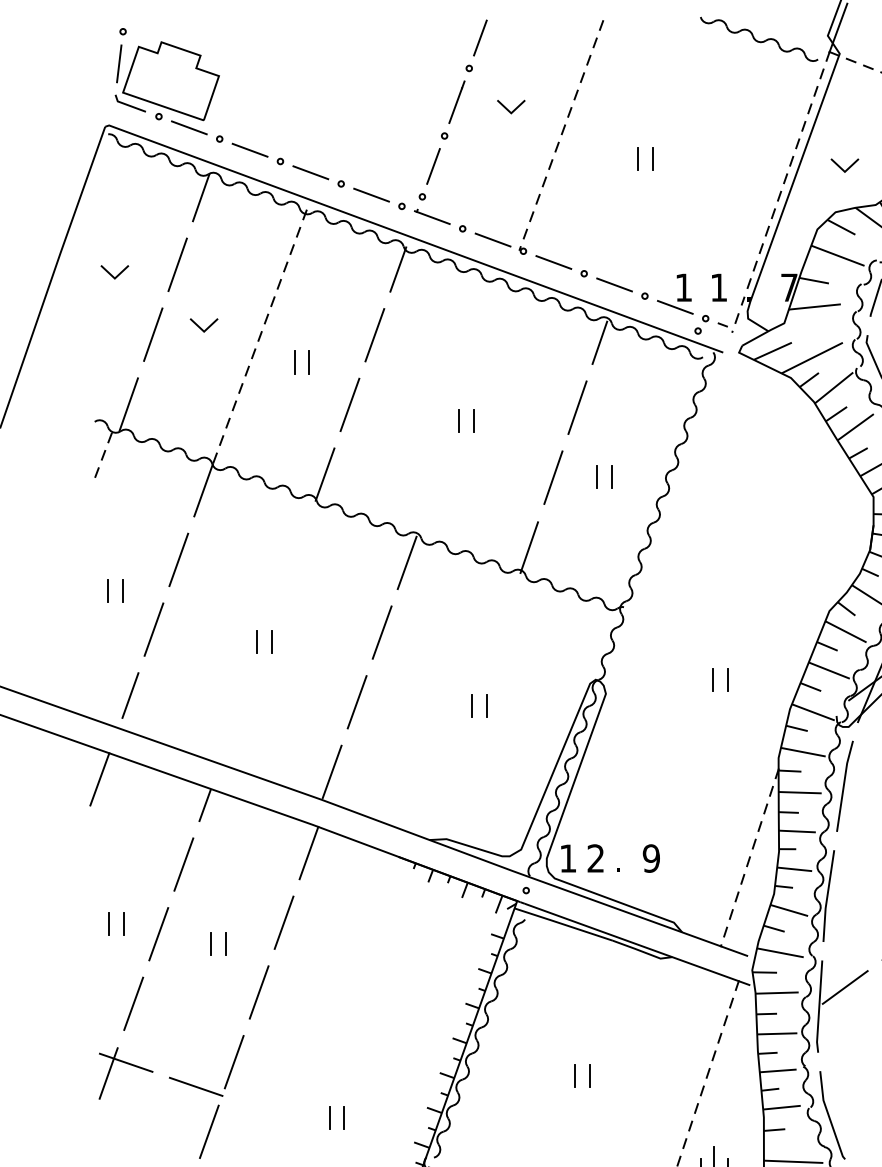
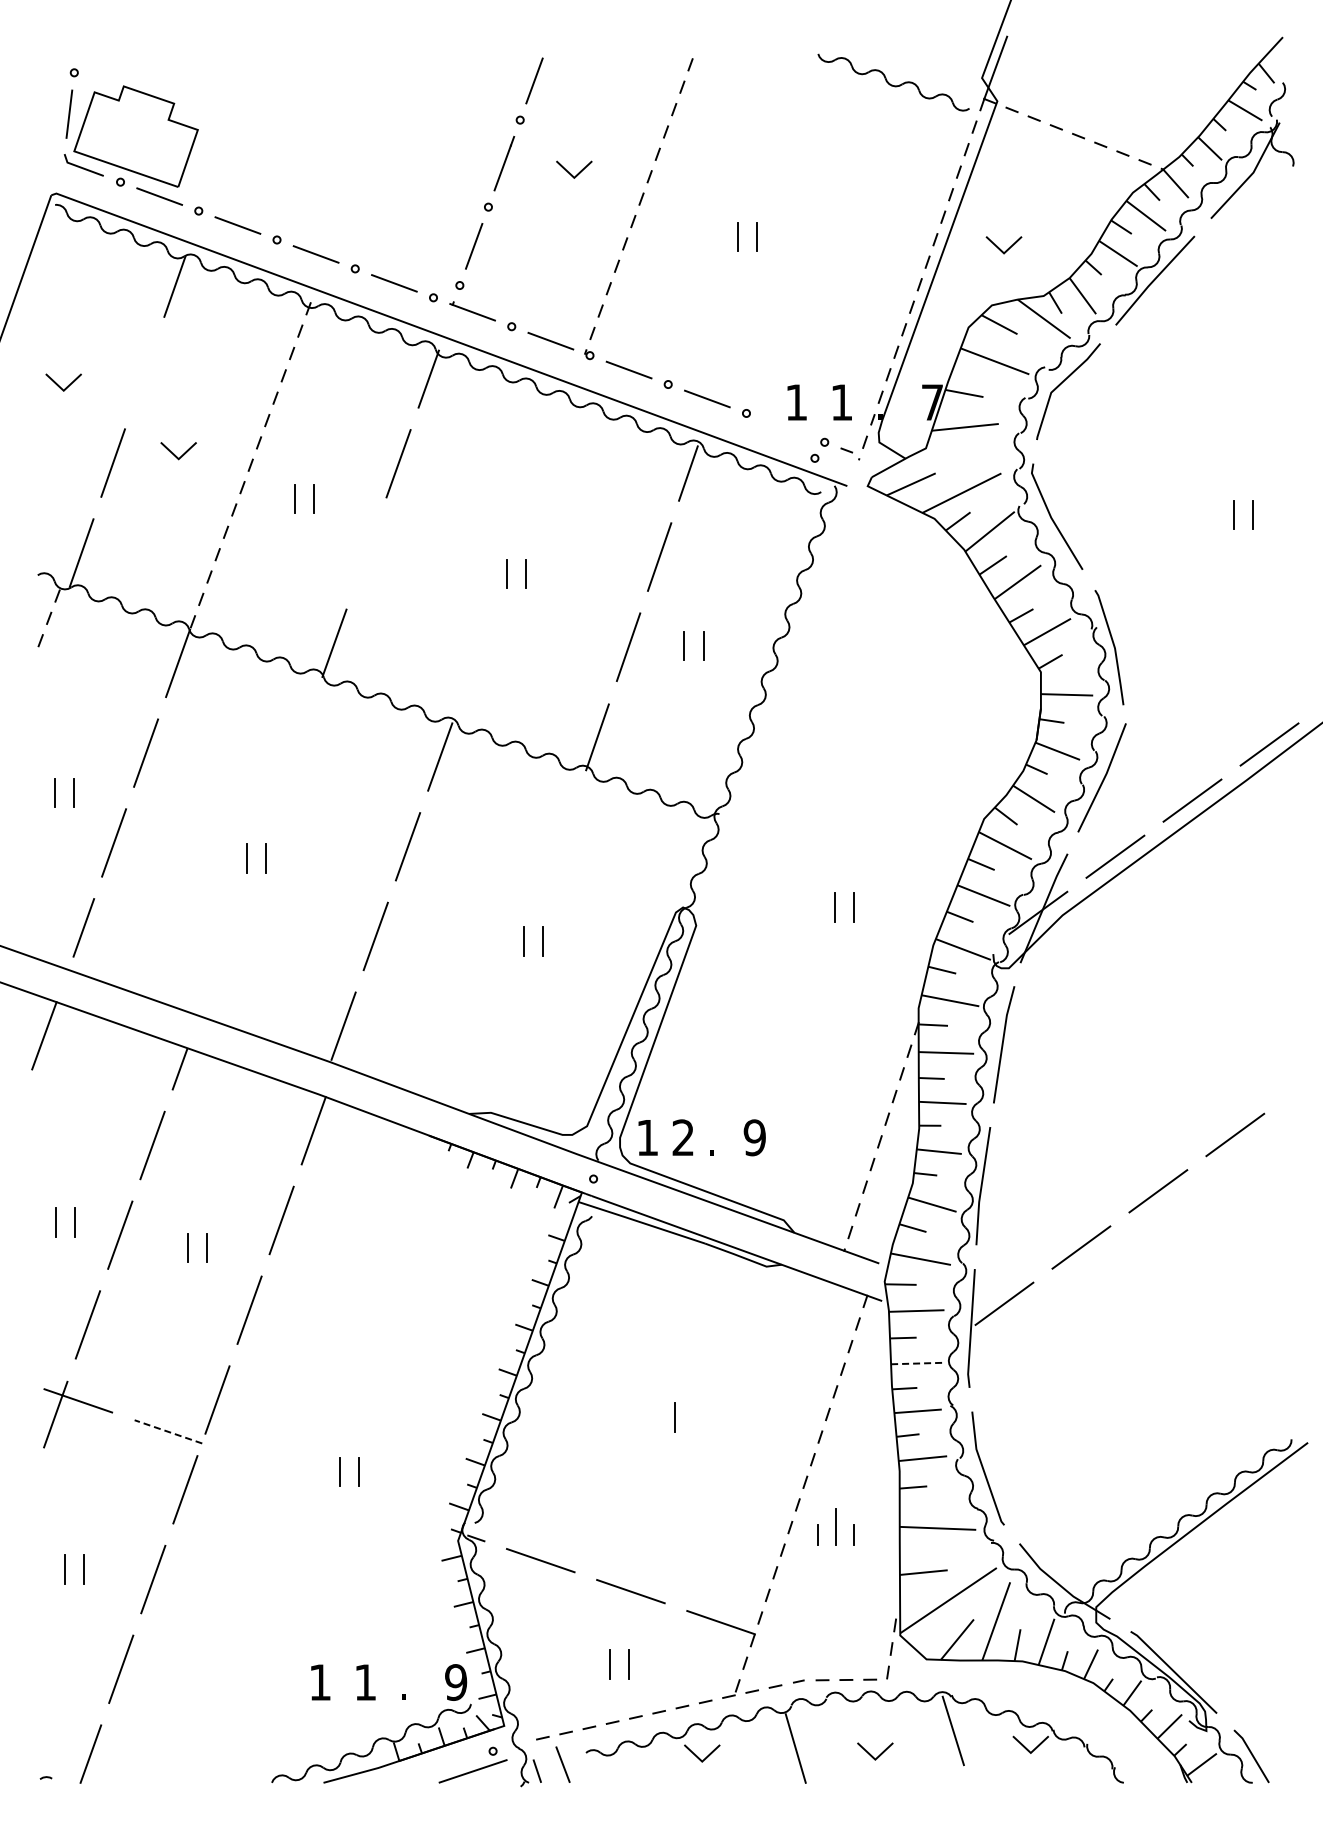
line: (177, 264) -> (144, 372), removed
line: (675, 307) -> (785, 427), removed
line: (349, 404) -> (366, 553), removed
line: (776, 1033) -> (916, 1363), solid -> dashed
line: (575, 1075) -> (656, 1417), removed
line: (196, 1086) -> (168, 1431), solid -> dashed

